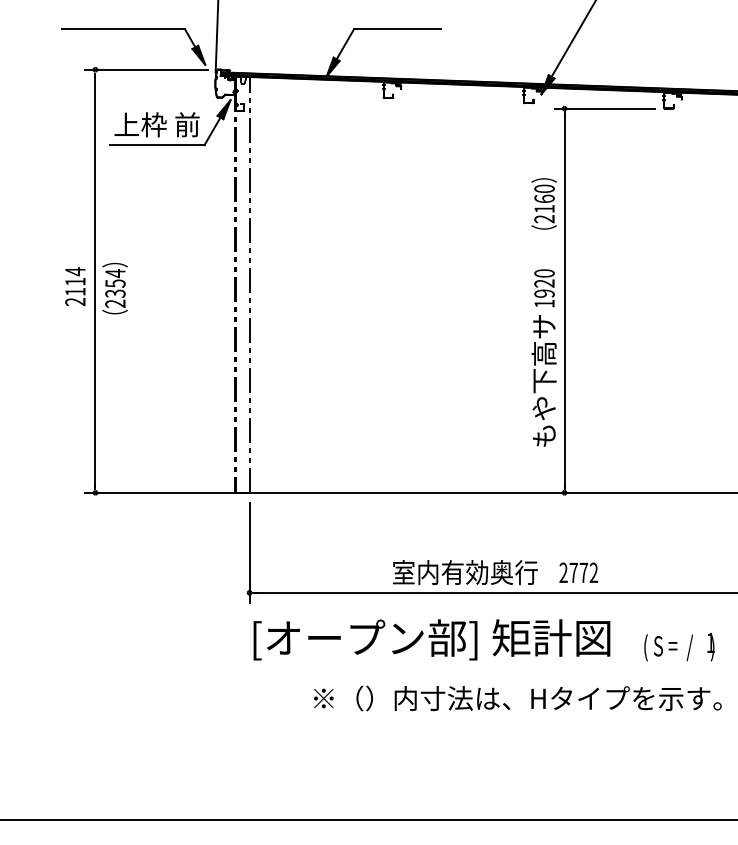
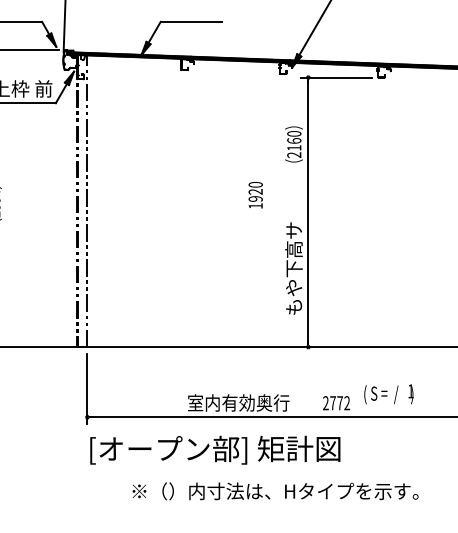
text: (544, 288) -> (255, 195), moved
text: (578, 572) -> (336, 402), moved
text: (679, 646) -> (388, 393), moved

